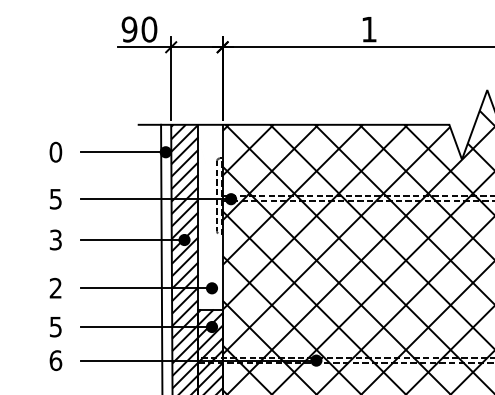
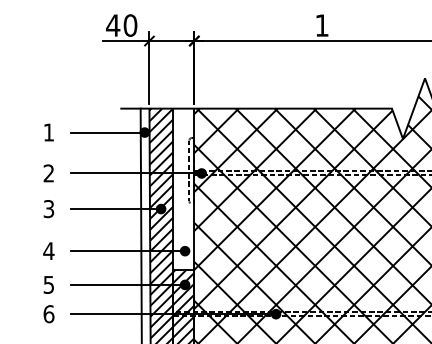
text: (129, 29) -> (113, 25), 90 -> 40
text: (55, 151) -> (48, 131), 0 -> 1
text: (55, 198) -> (48, 172), 5 -> 2
text: (55, 287) -> (48, 250), 2 -> 4

